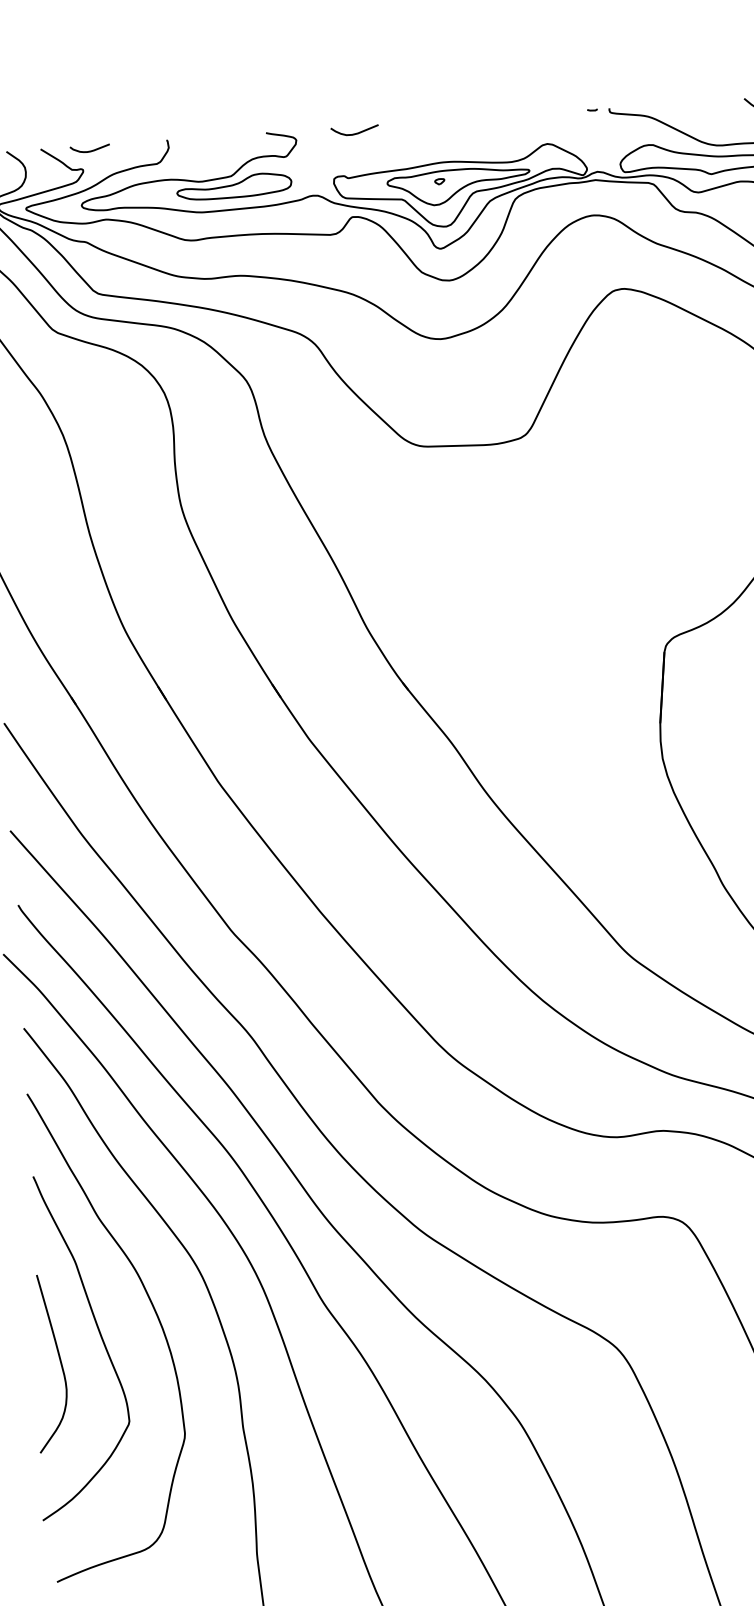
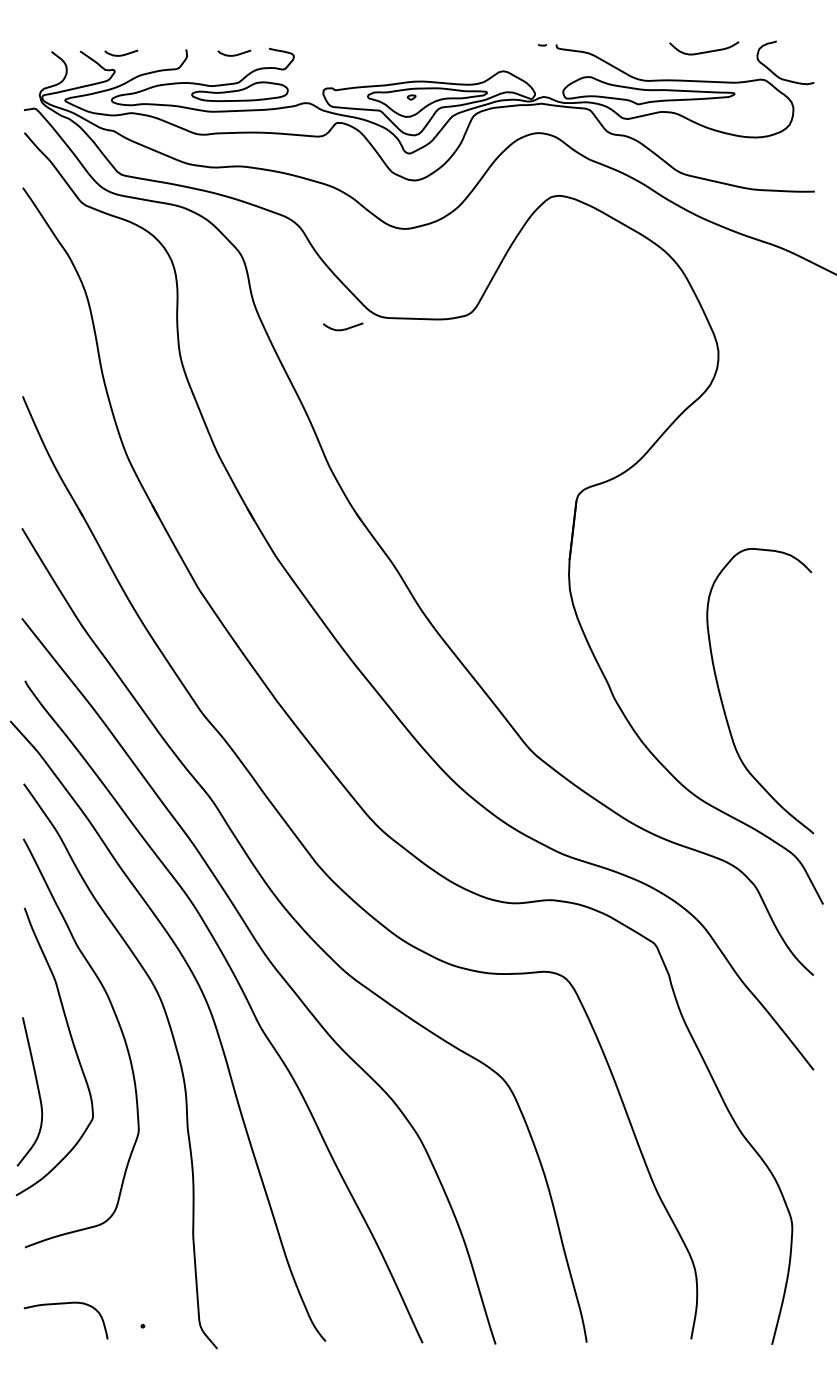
curve: (355, 132) -> (343, 328), moved
curve: (225, 142) -> (234, 54), added
curve: (59, 1361) -> (37, 1090), moved

